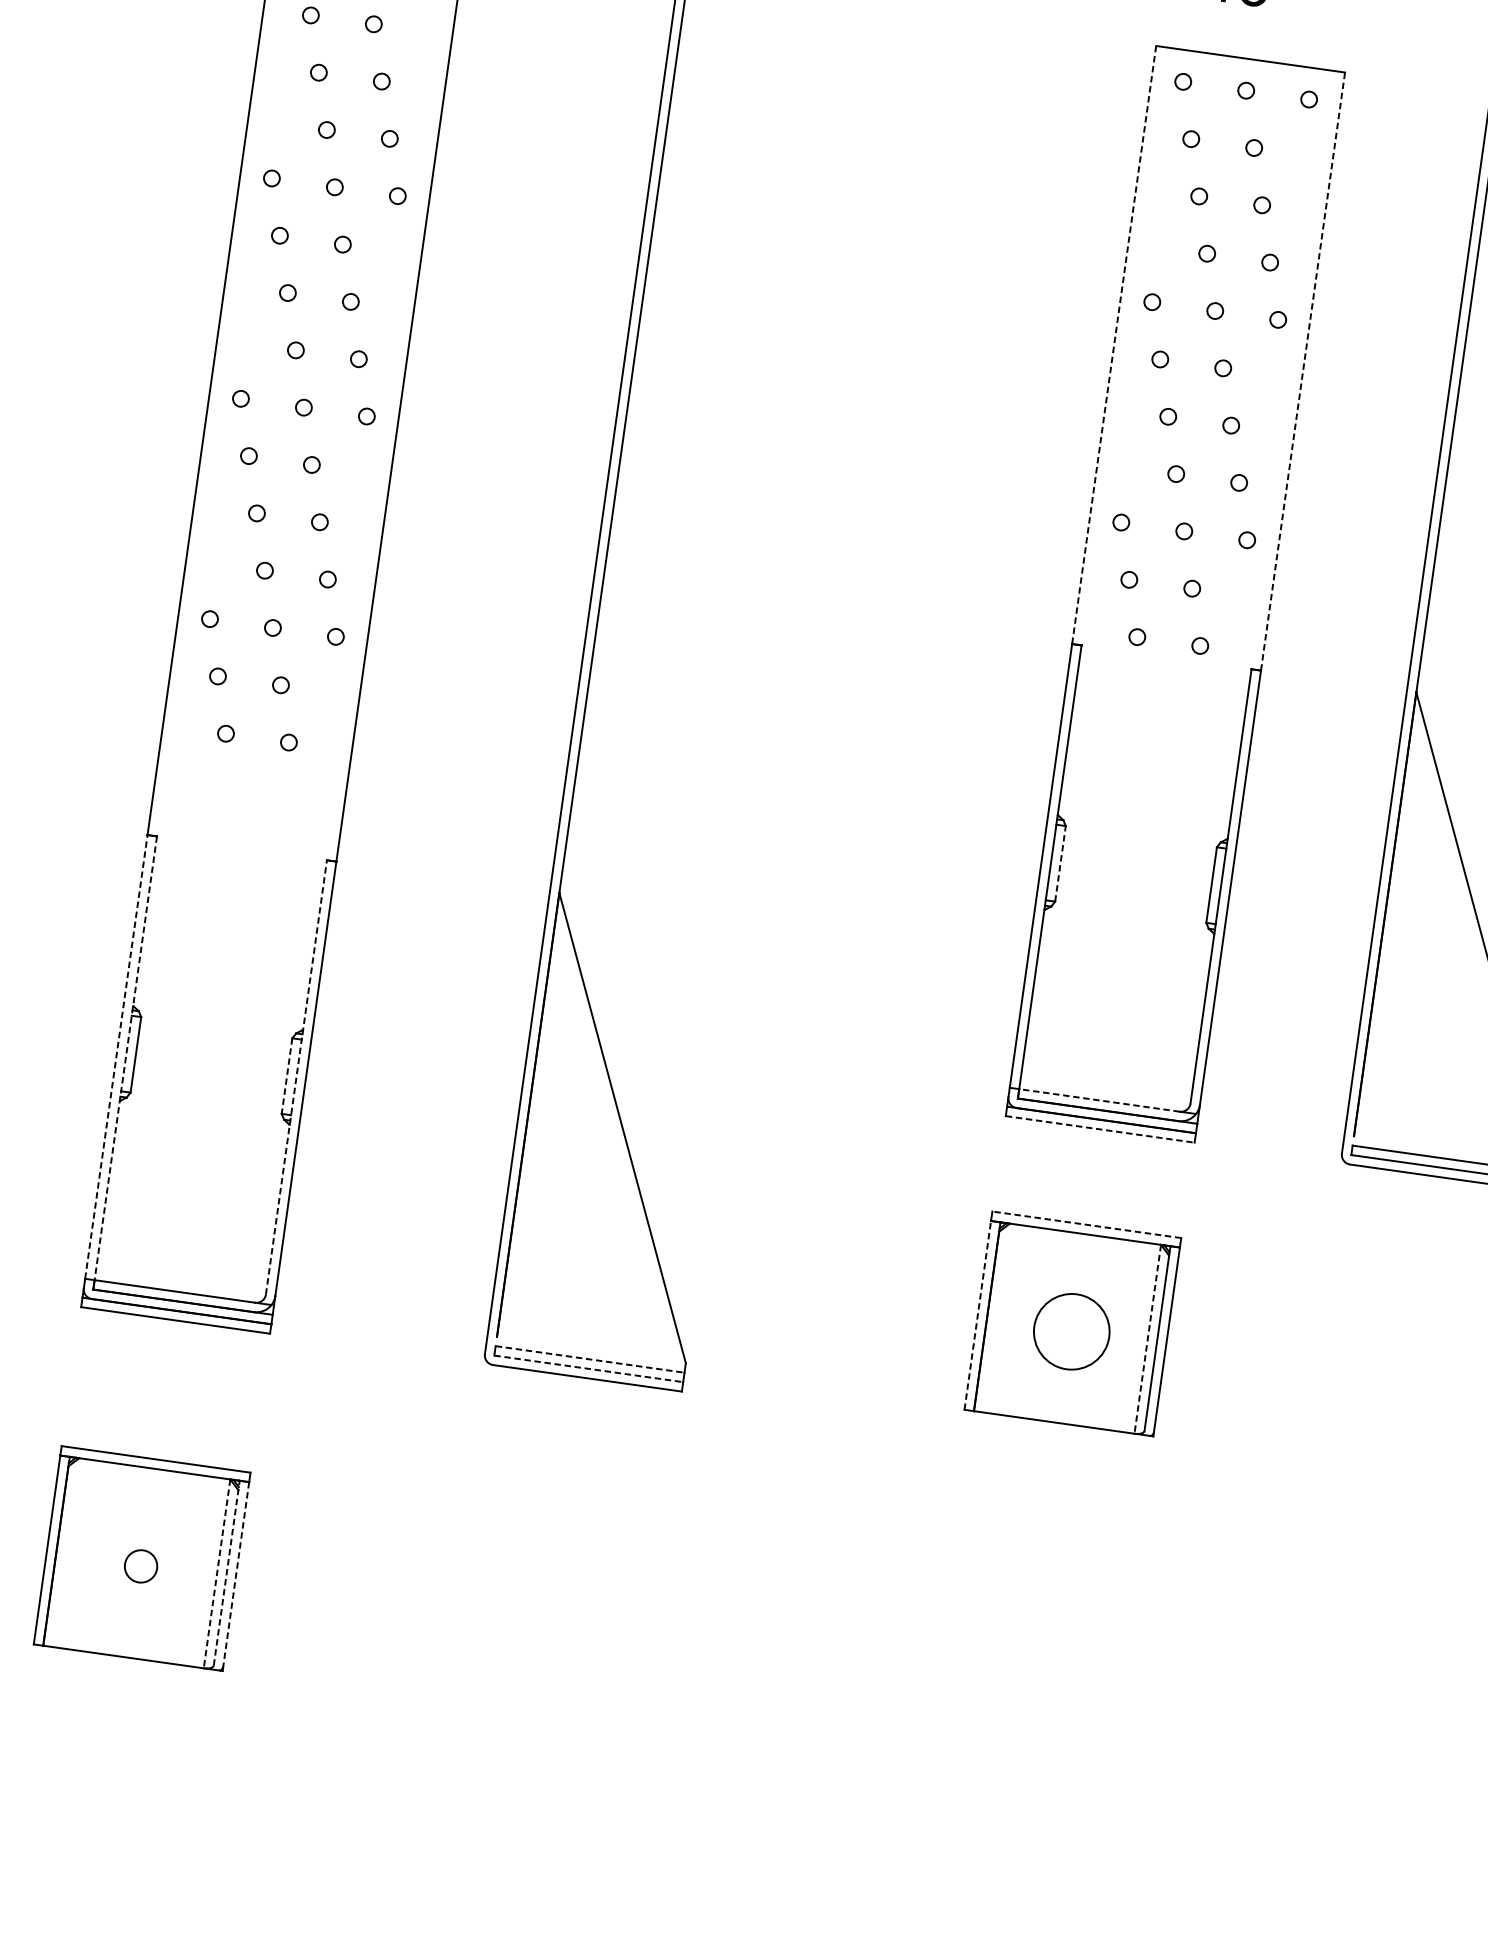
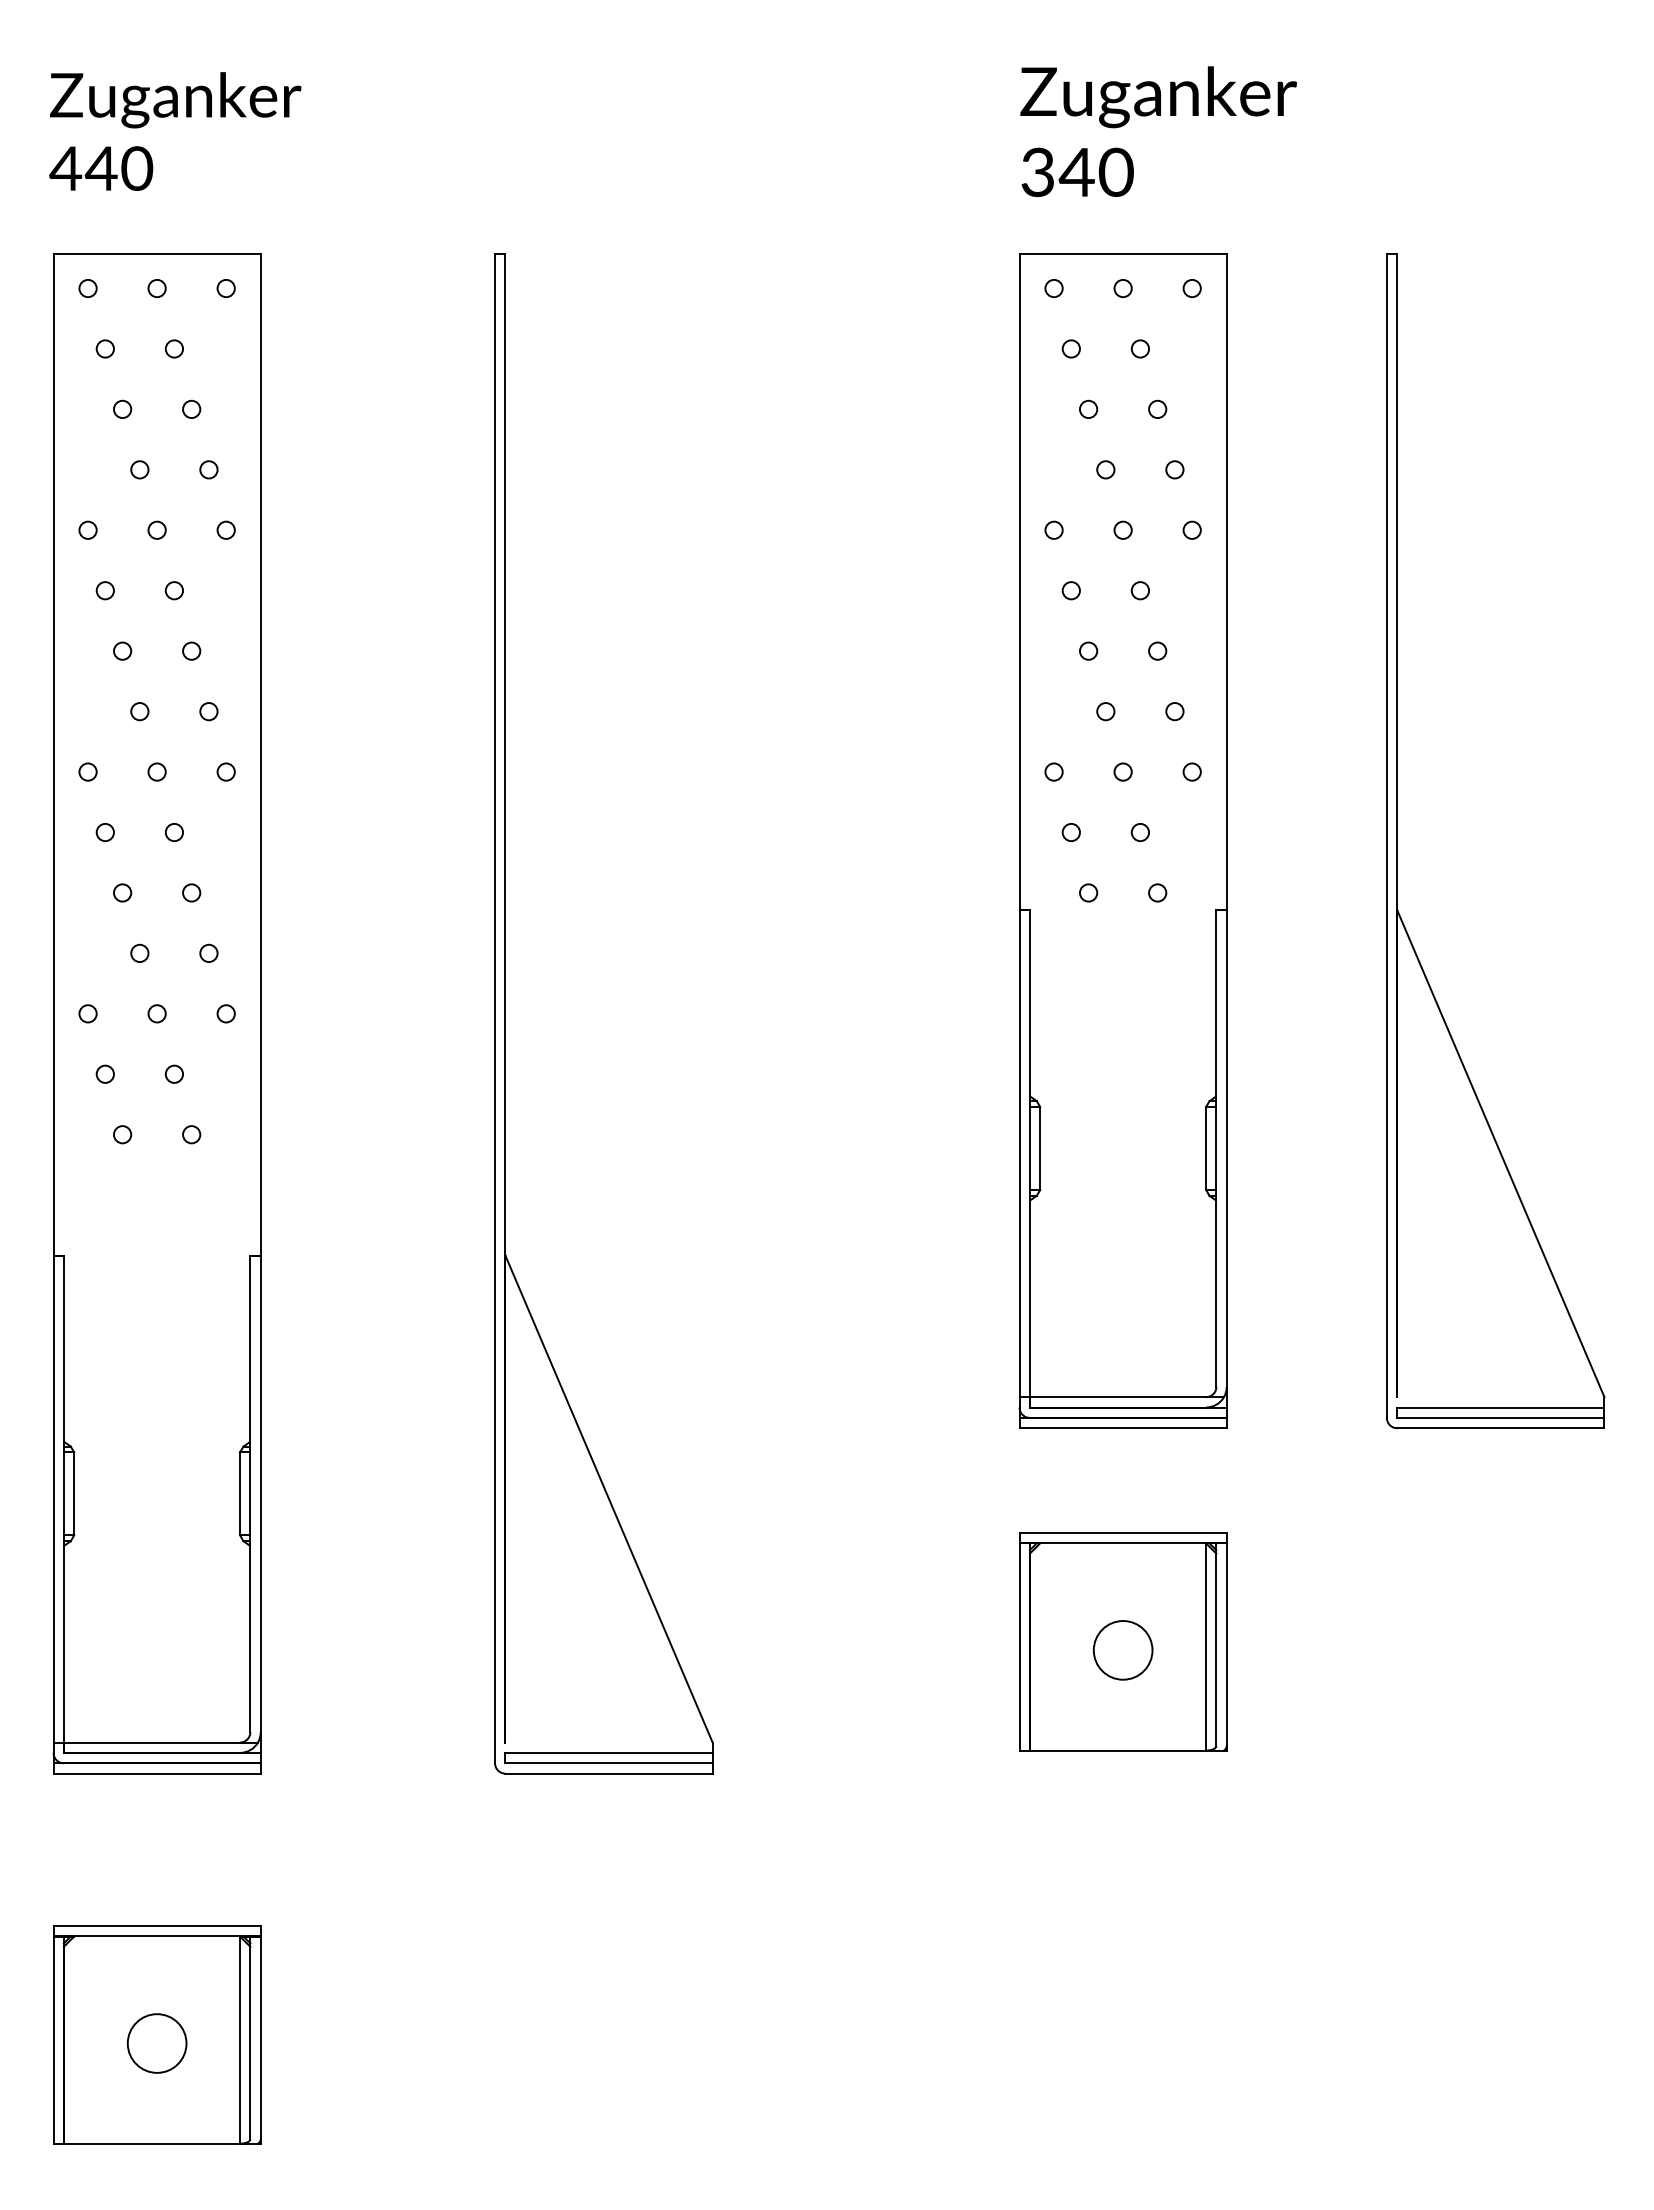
line: (1114, 345) -> (1019, 582), dashed -> solid
line: (1302, 370) -> (1226, 581), dashed -> solid
line: (1060, 863) -> (1040, 1148), dashed -> solid
line: (116, 1056) -> (53, 1498), dashed -> solid
line: (125, 1058) -> (63, 1499), dashed -> solid
line: (287, 1076) -> (240, 1494), dashed -> solid
line: (296, 1077) -> (250, 1493), dashed -> solid
line: (1099, 1100) -> (1117, 1397), dashed -> solid
line: (1100, 1129) -> (1123, 1428), dashed -> solid
line: (1087, 1224) -> (1123, 1532), dashed -> solid
line: (977, 1315) -> (1019, 1646), dashed -> solid
circle: (1071, 1331) -> (1122, 1650), size x0.71
line: (1148, 1338) -> (1206, 1646), dashed -> solid
line: (590, 1359) -> (609, 1752), dashed -> solid
line: (589, 1369) -> (609, 1763), dashed -> solid
circle: (140, 1566) -> (156, 2043), size x1.67
line: (226, 1572) -> (250, 2037), dashed -> solid
line: (217, 1574) -> (240, 2040), dashed -> solid
line: (235, 1575) -> (260, 2038), dashed -> solid

